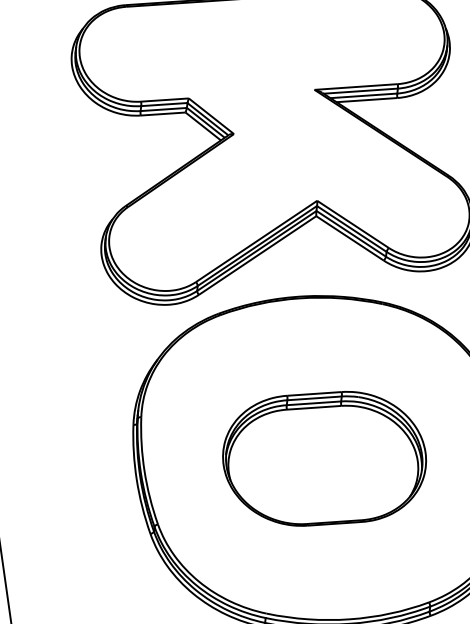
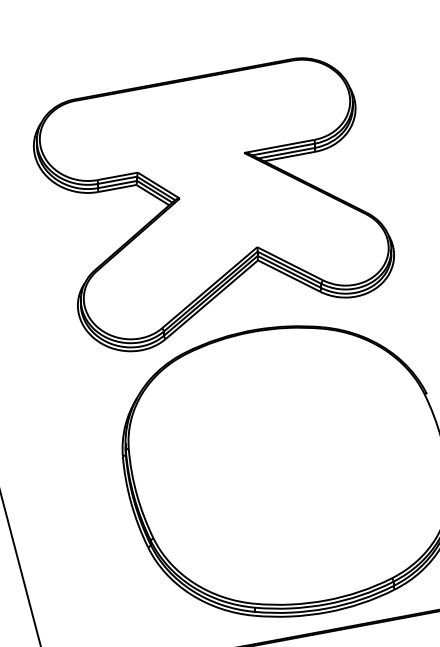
part: (324, 457) -> (288, 465), removed

